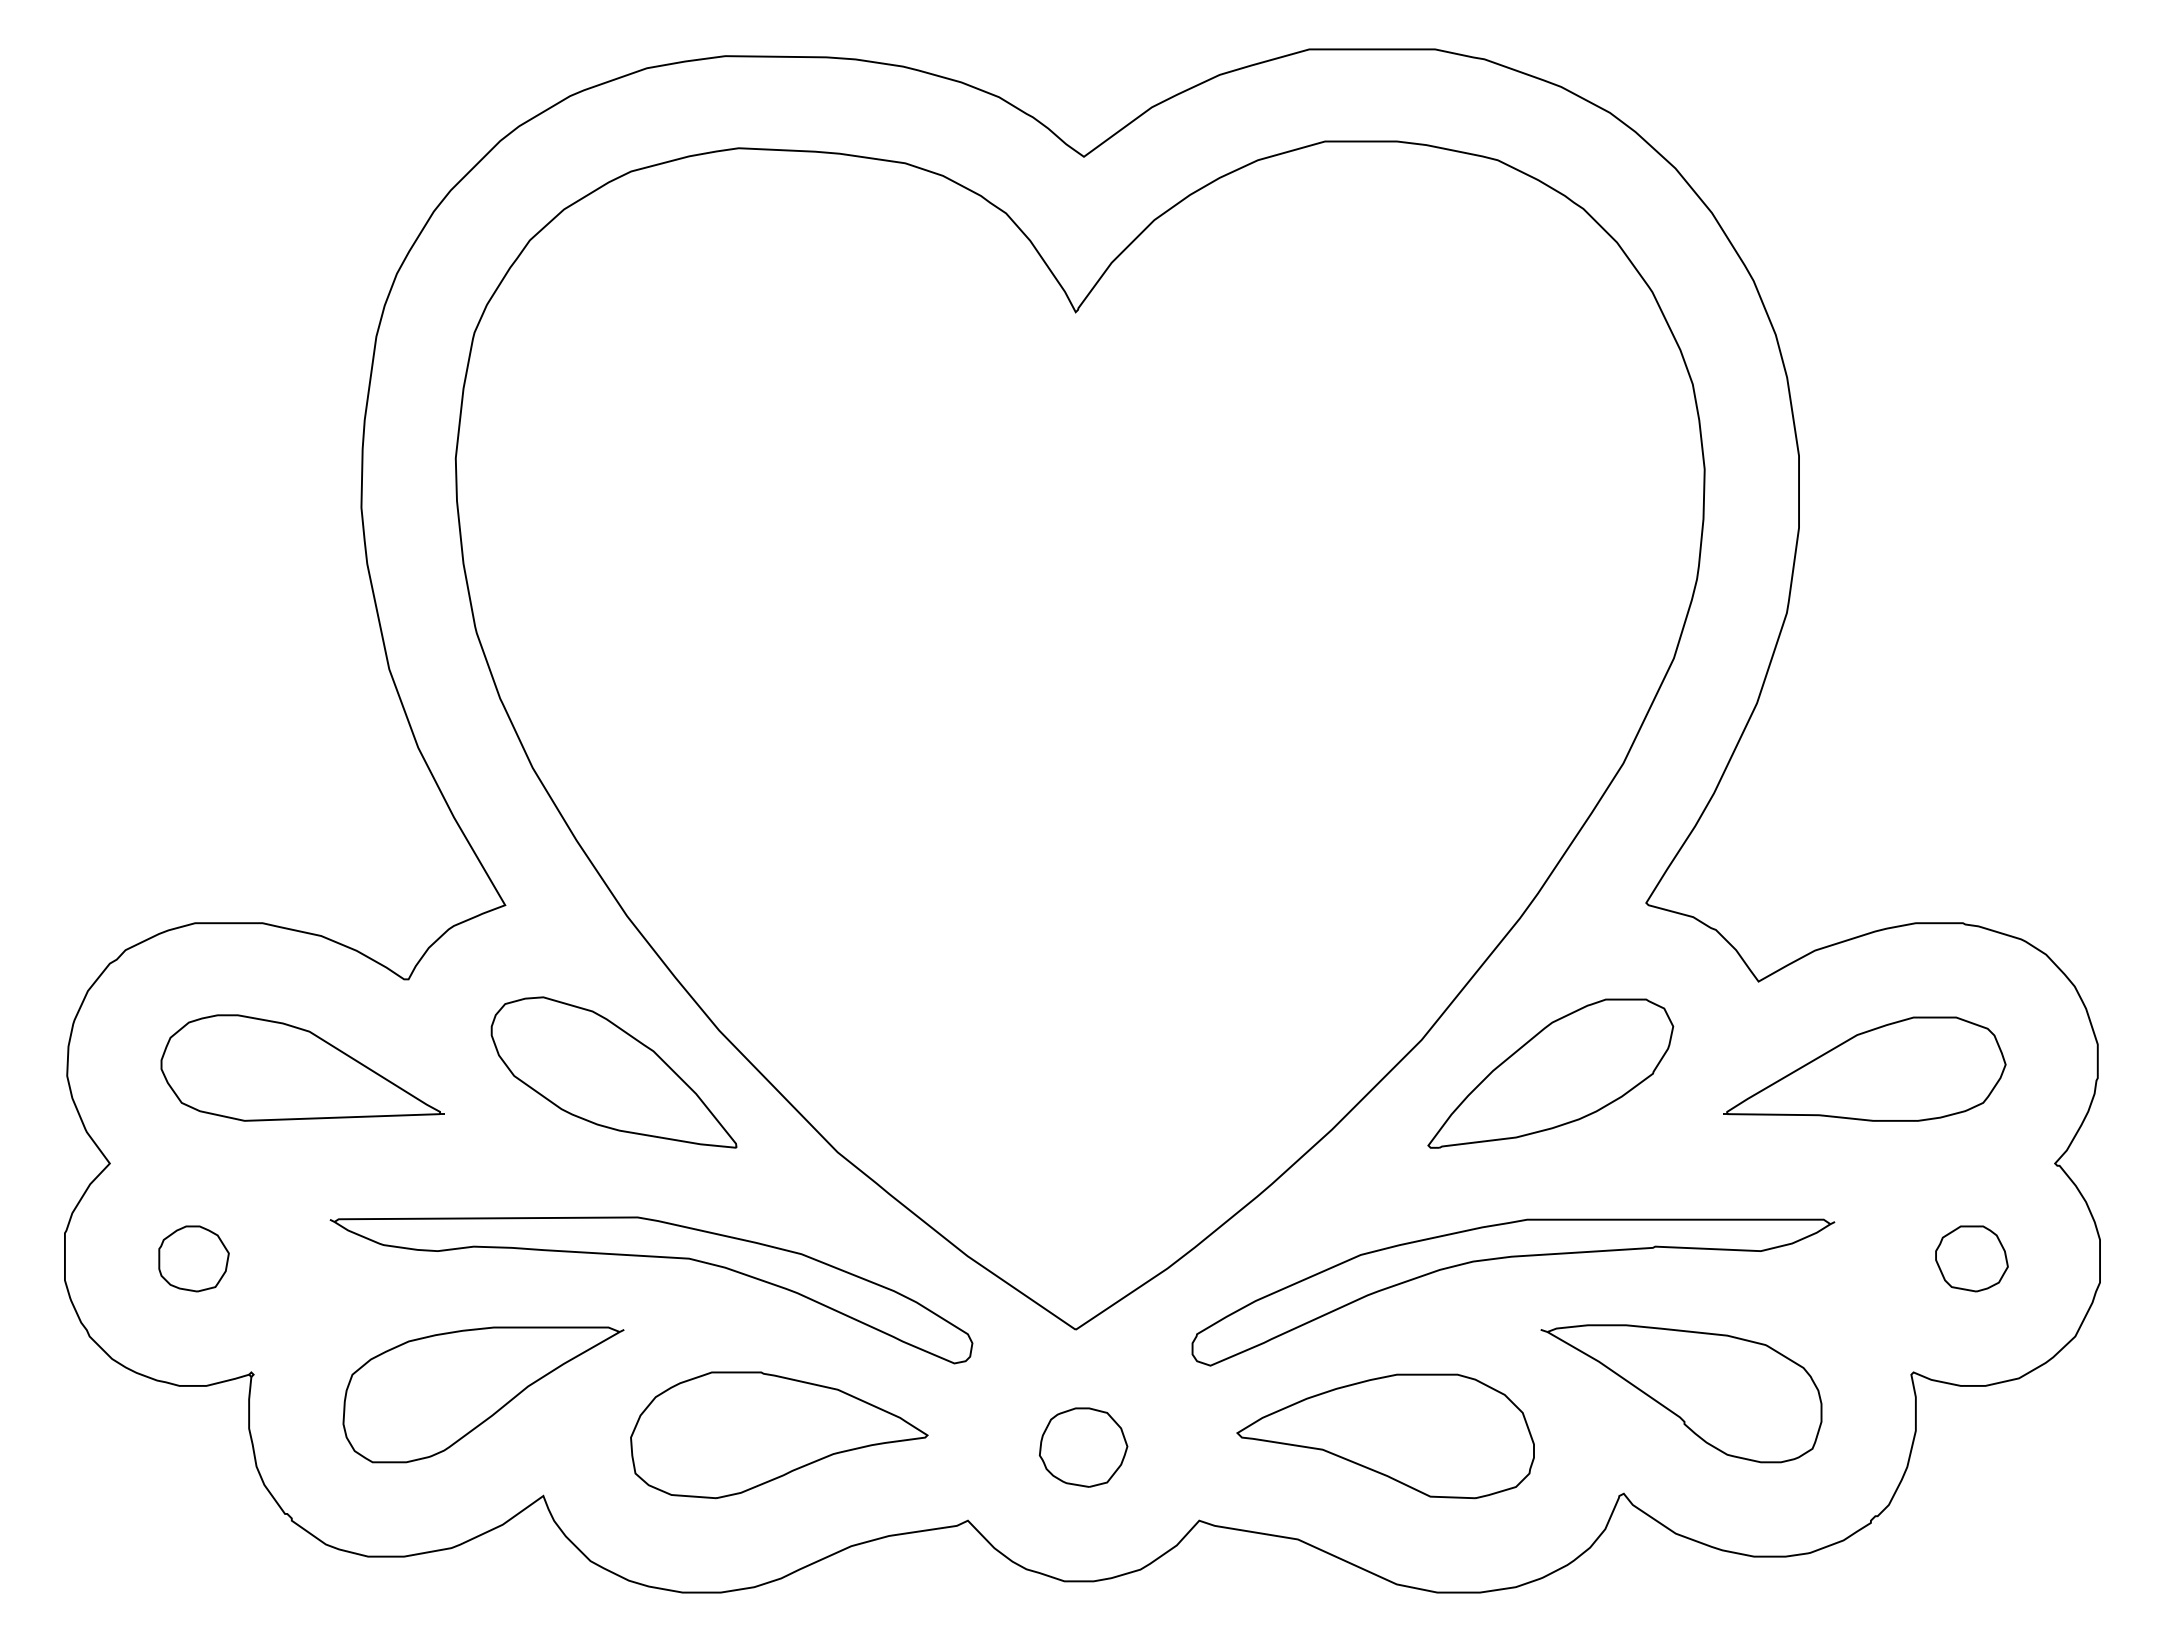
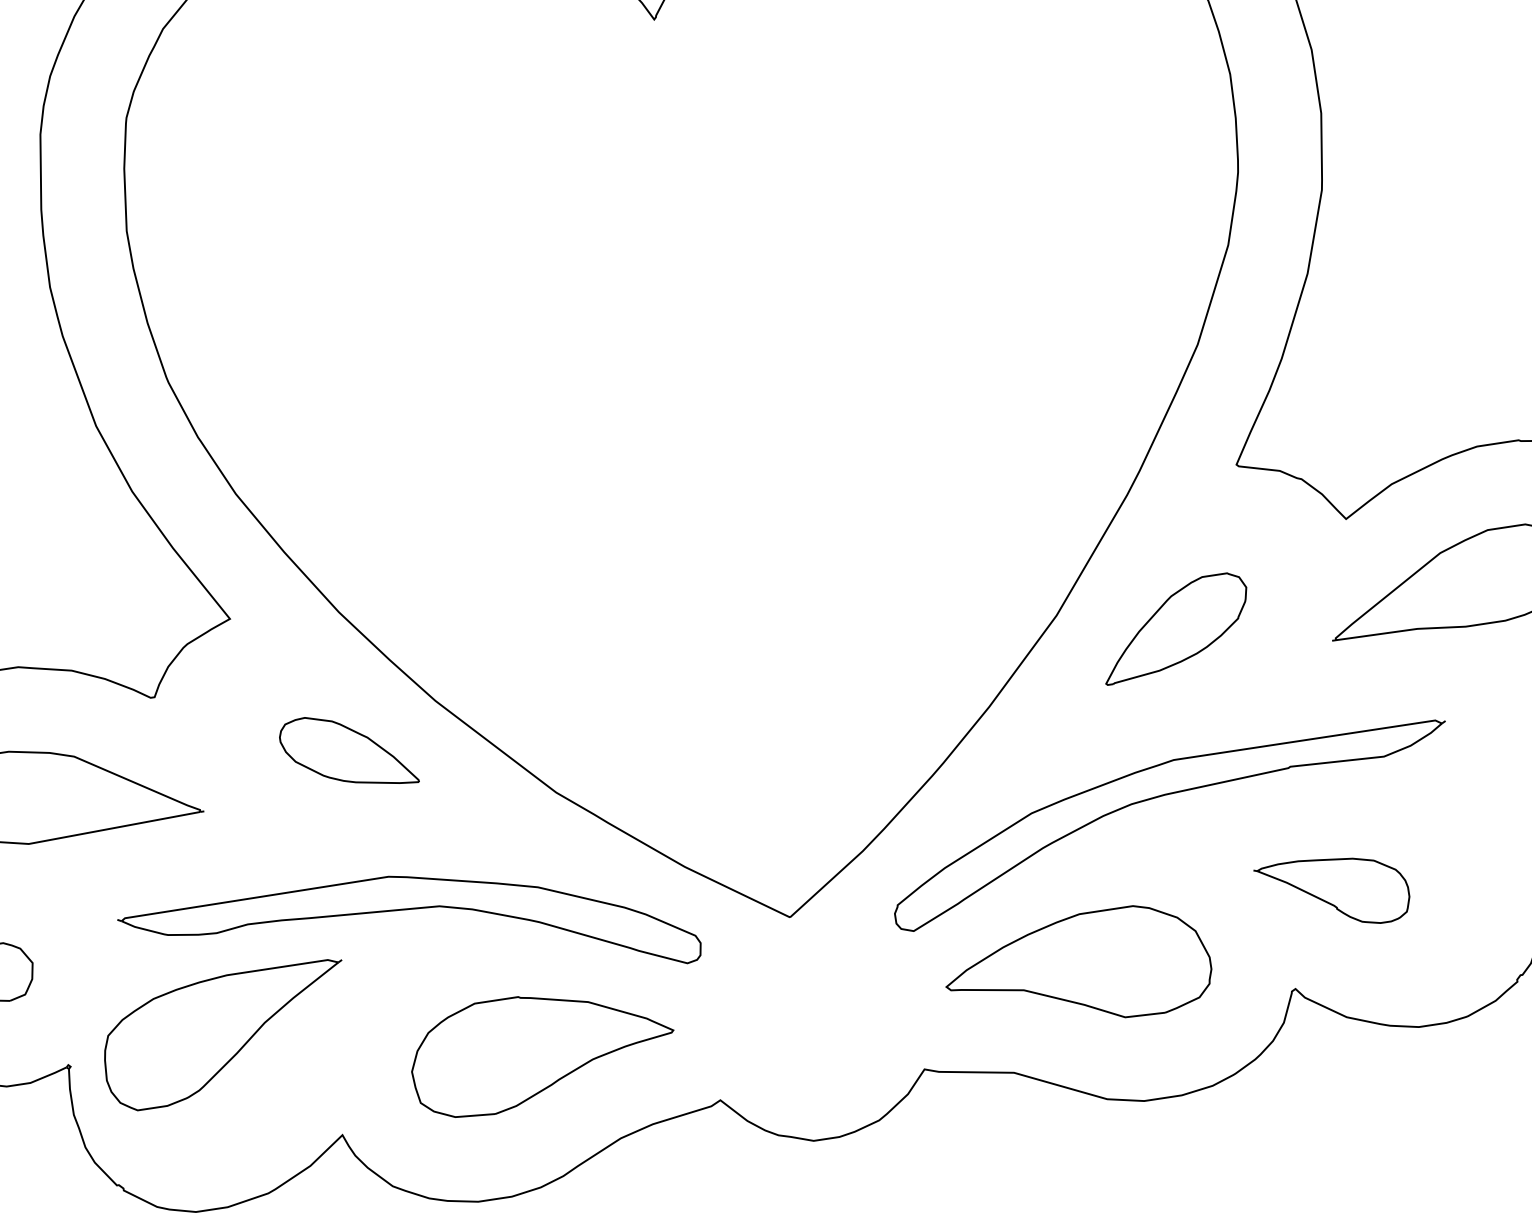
part: (613, 1072) -> (347, 752), size x0.6
part: (1550, 1073) -> (1174, 627), size x0.7
part: (1681, 1393) -> (1333, 892), size x0.6
part: (483, 1394) -> (226, 1035), moved
part: (1083, 1447) -> (812, 1020), removed

